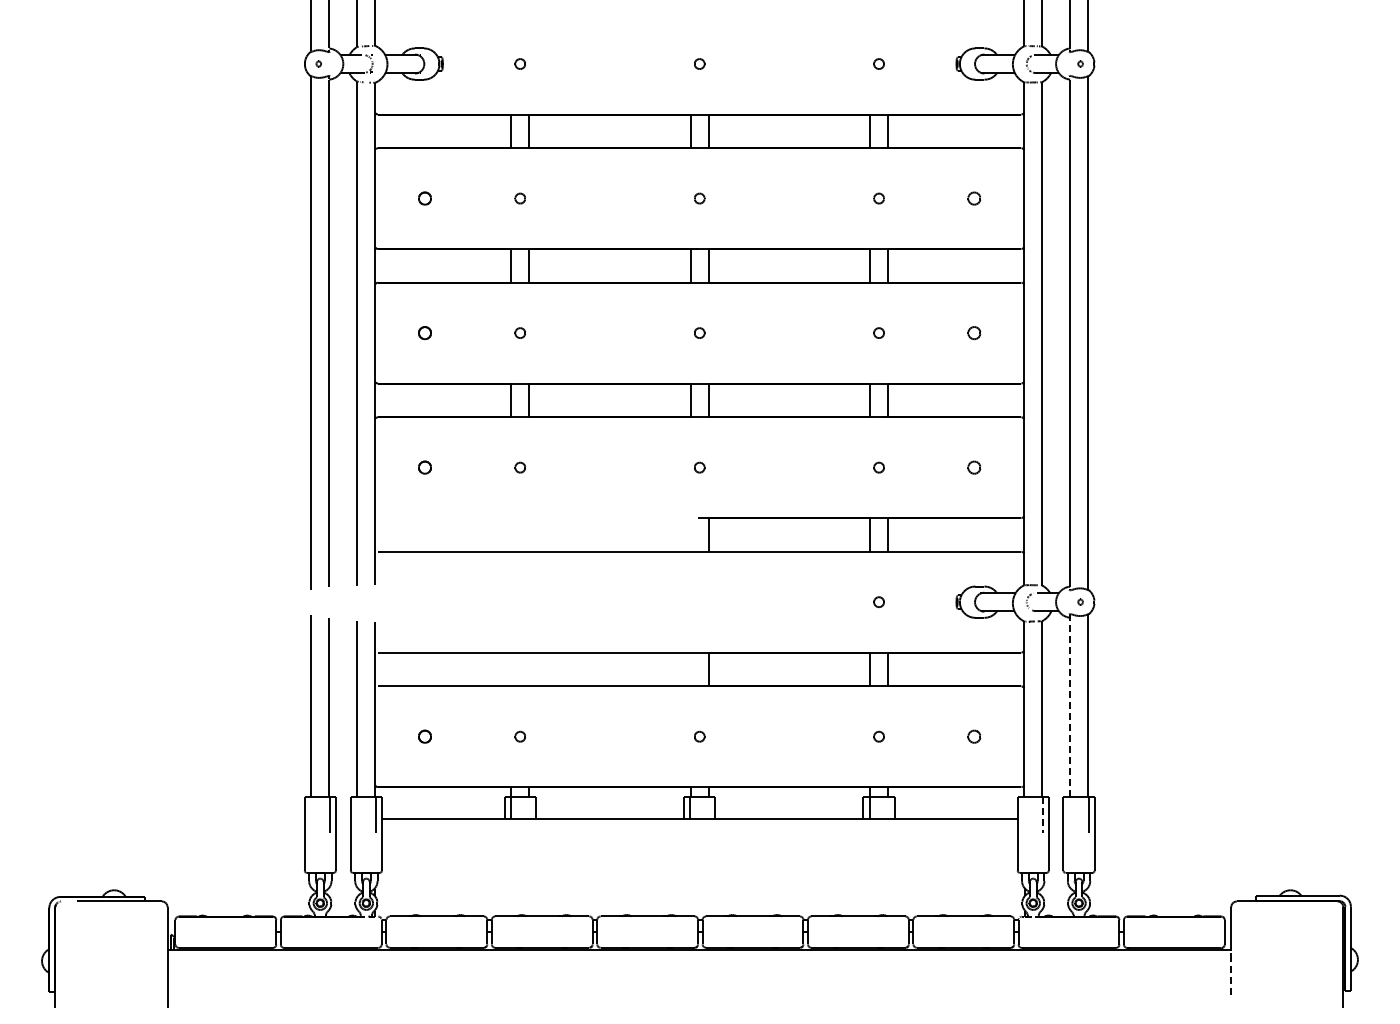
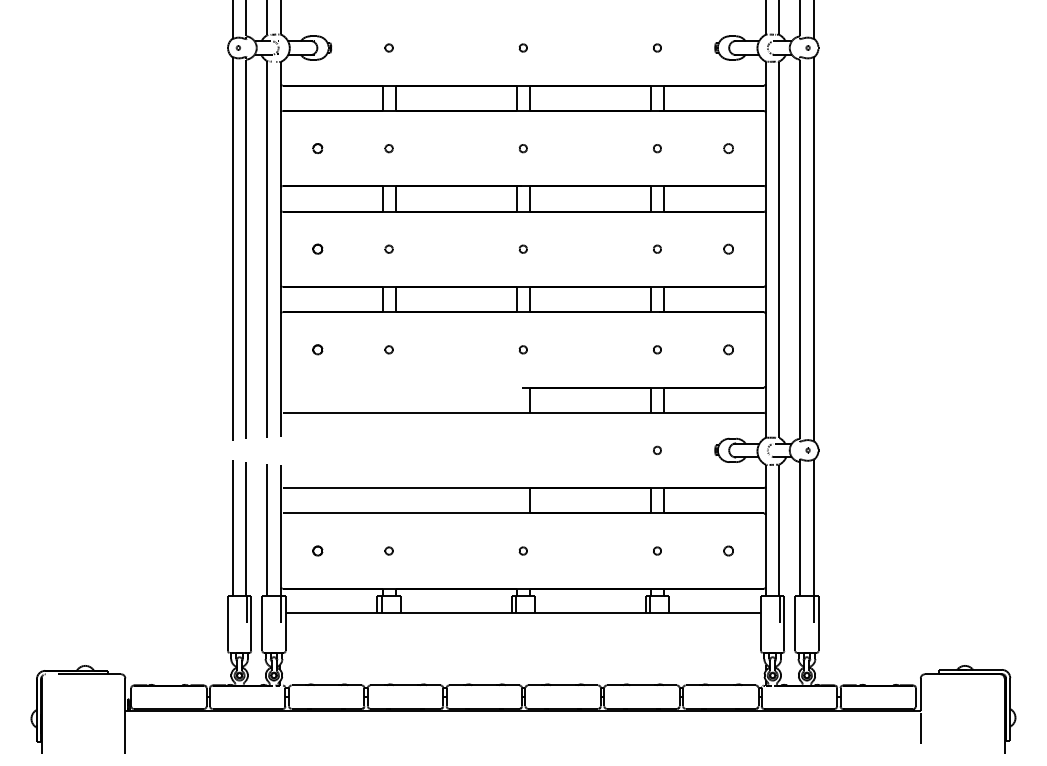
line: (1070, 706) -> (800, 528), dashed -> solid
line: (1042, 814) -> (779, 609), dashed -> solid
line: (1231, 977) -> (920, 731), dashed -> solid

